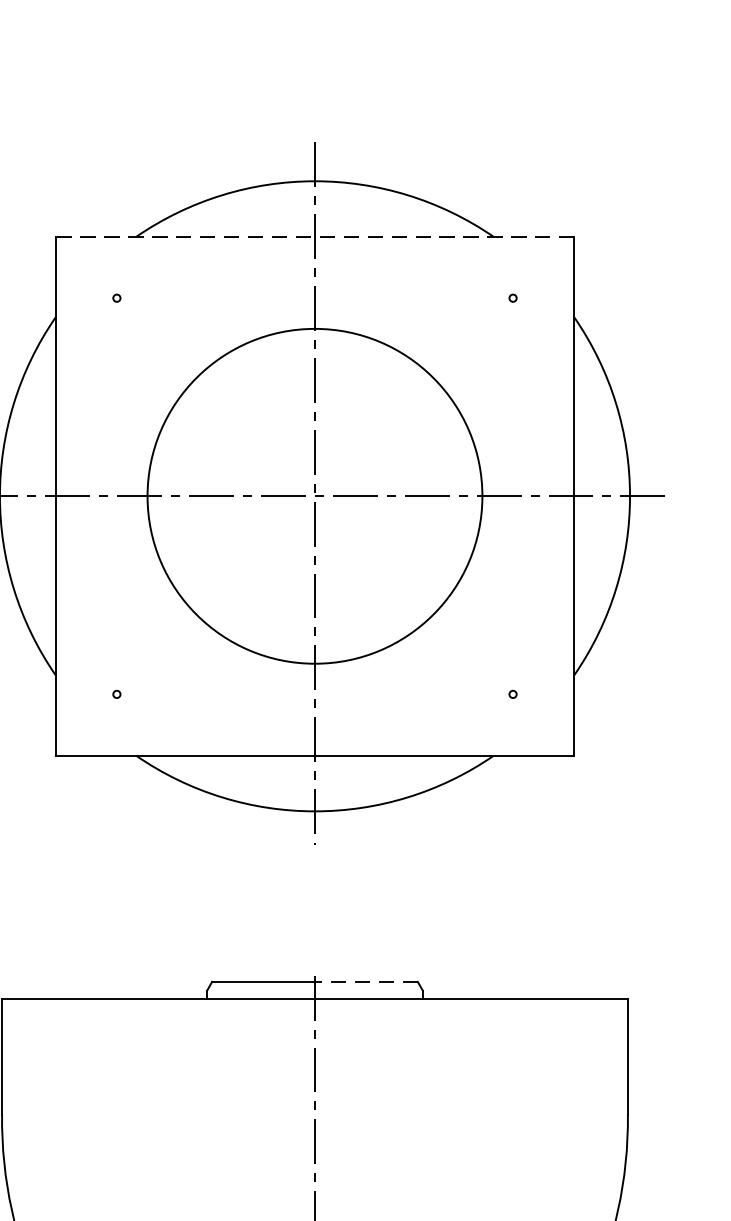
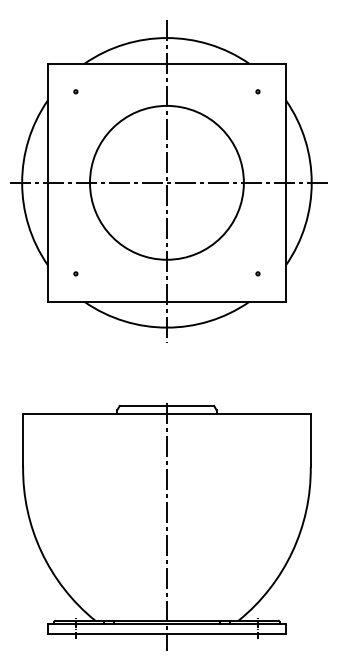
line: (314, 236) -> (166, 63), dashed -> solid
line: (366, 980) -> (190, 405), dashed -> solid

